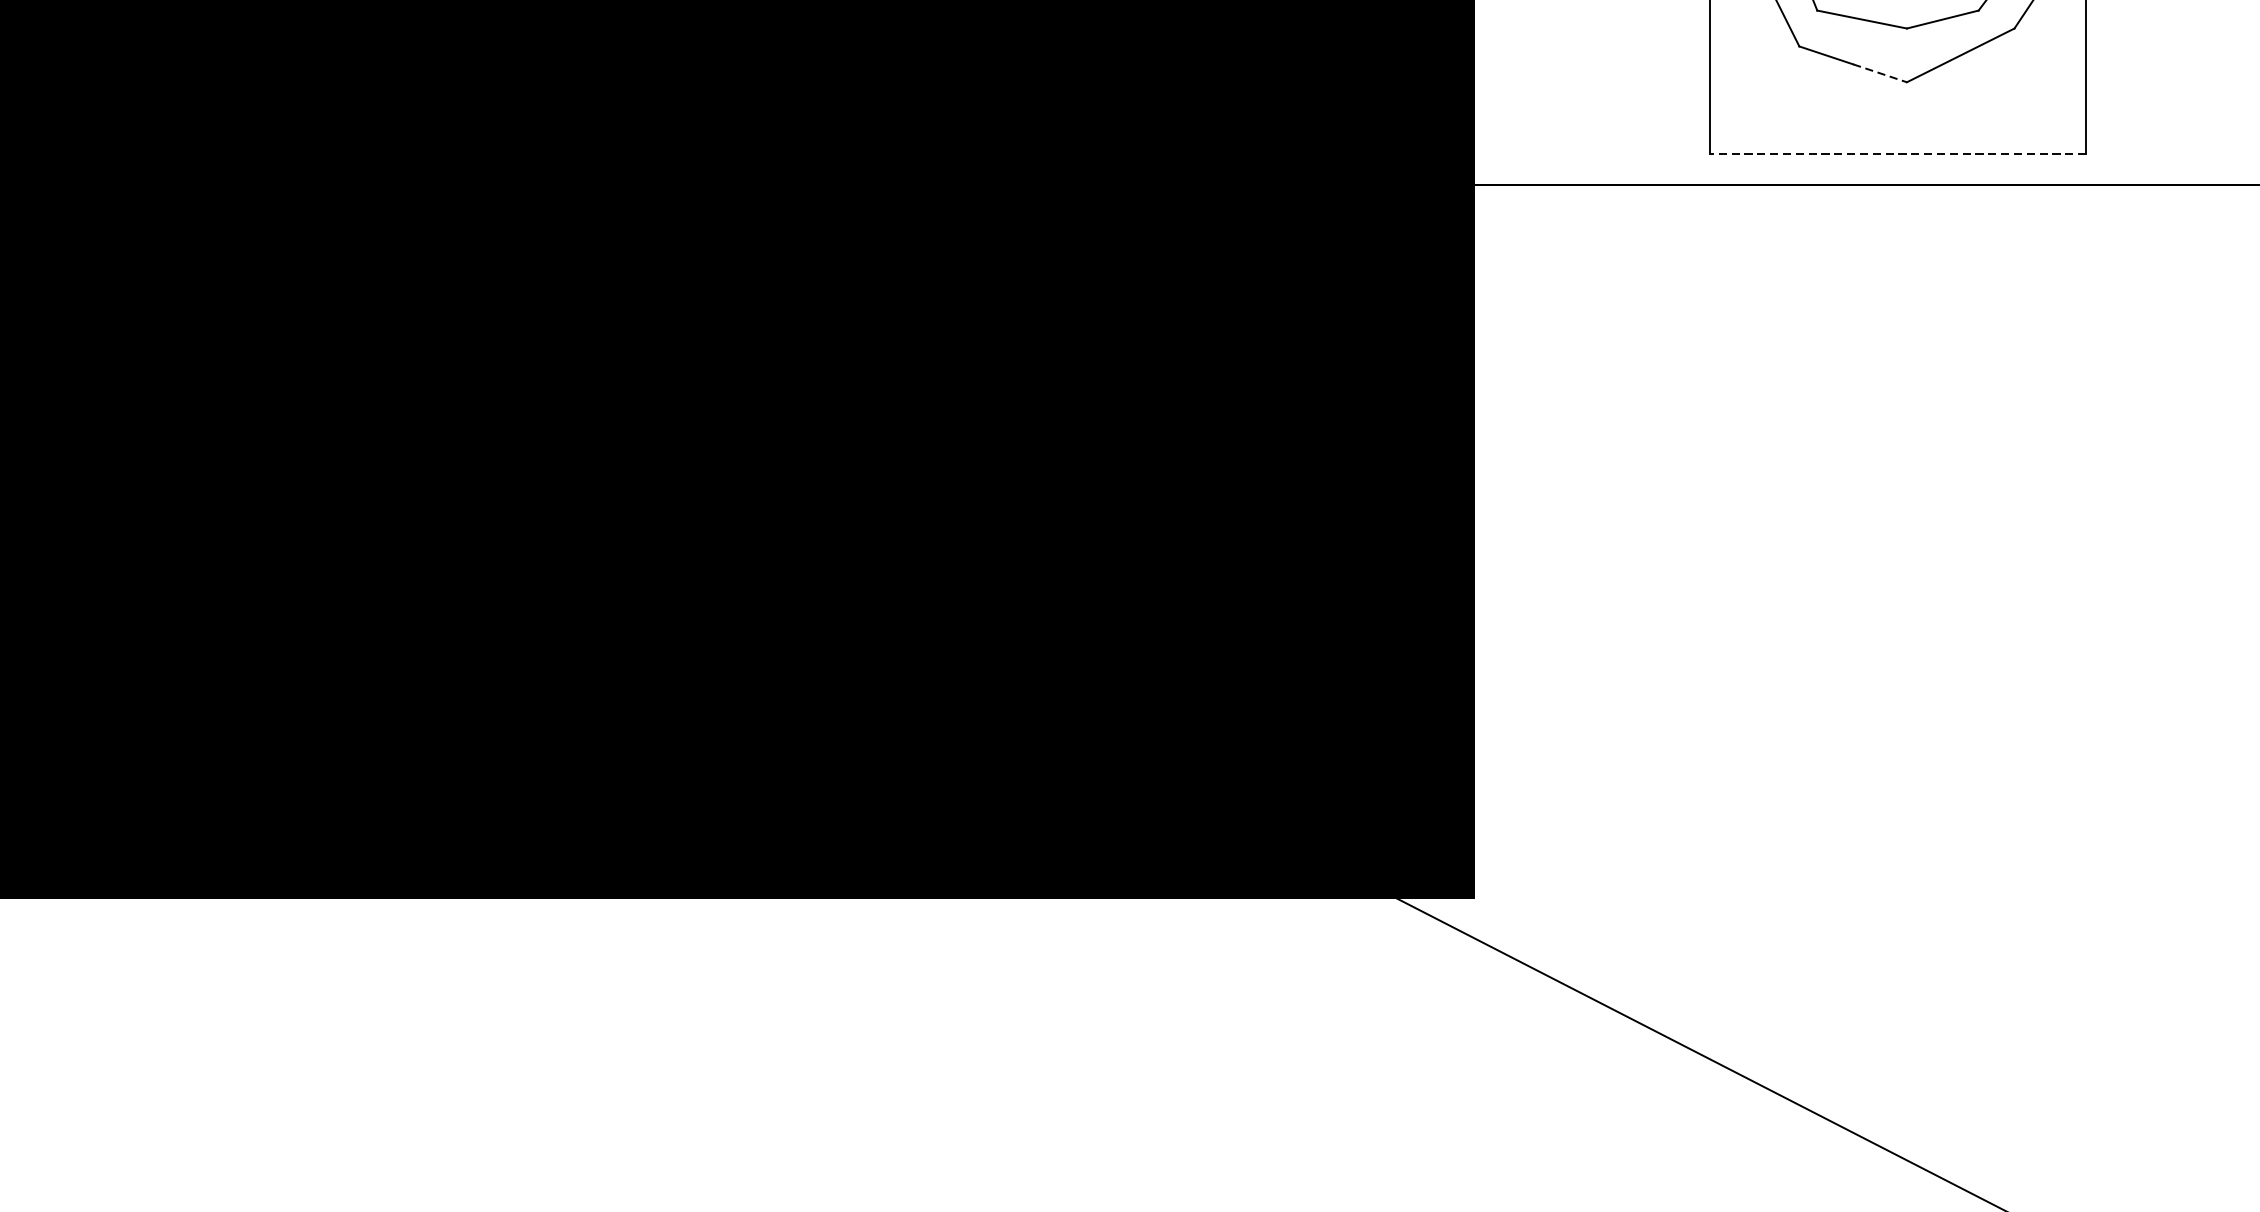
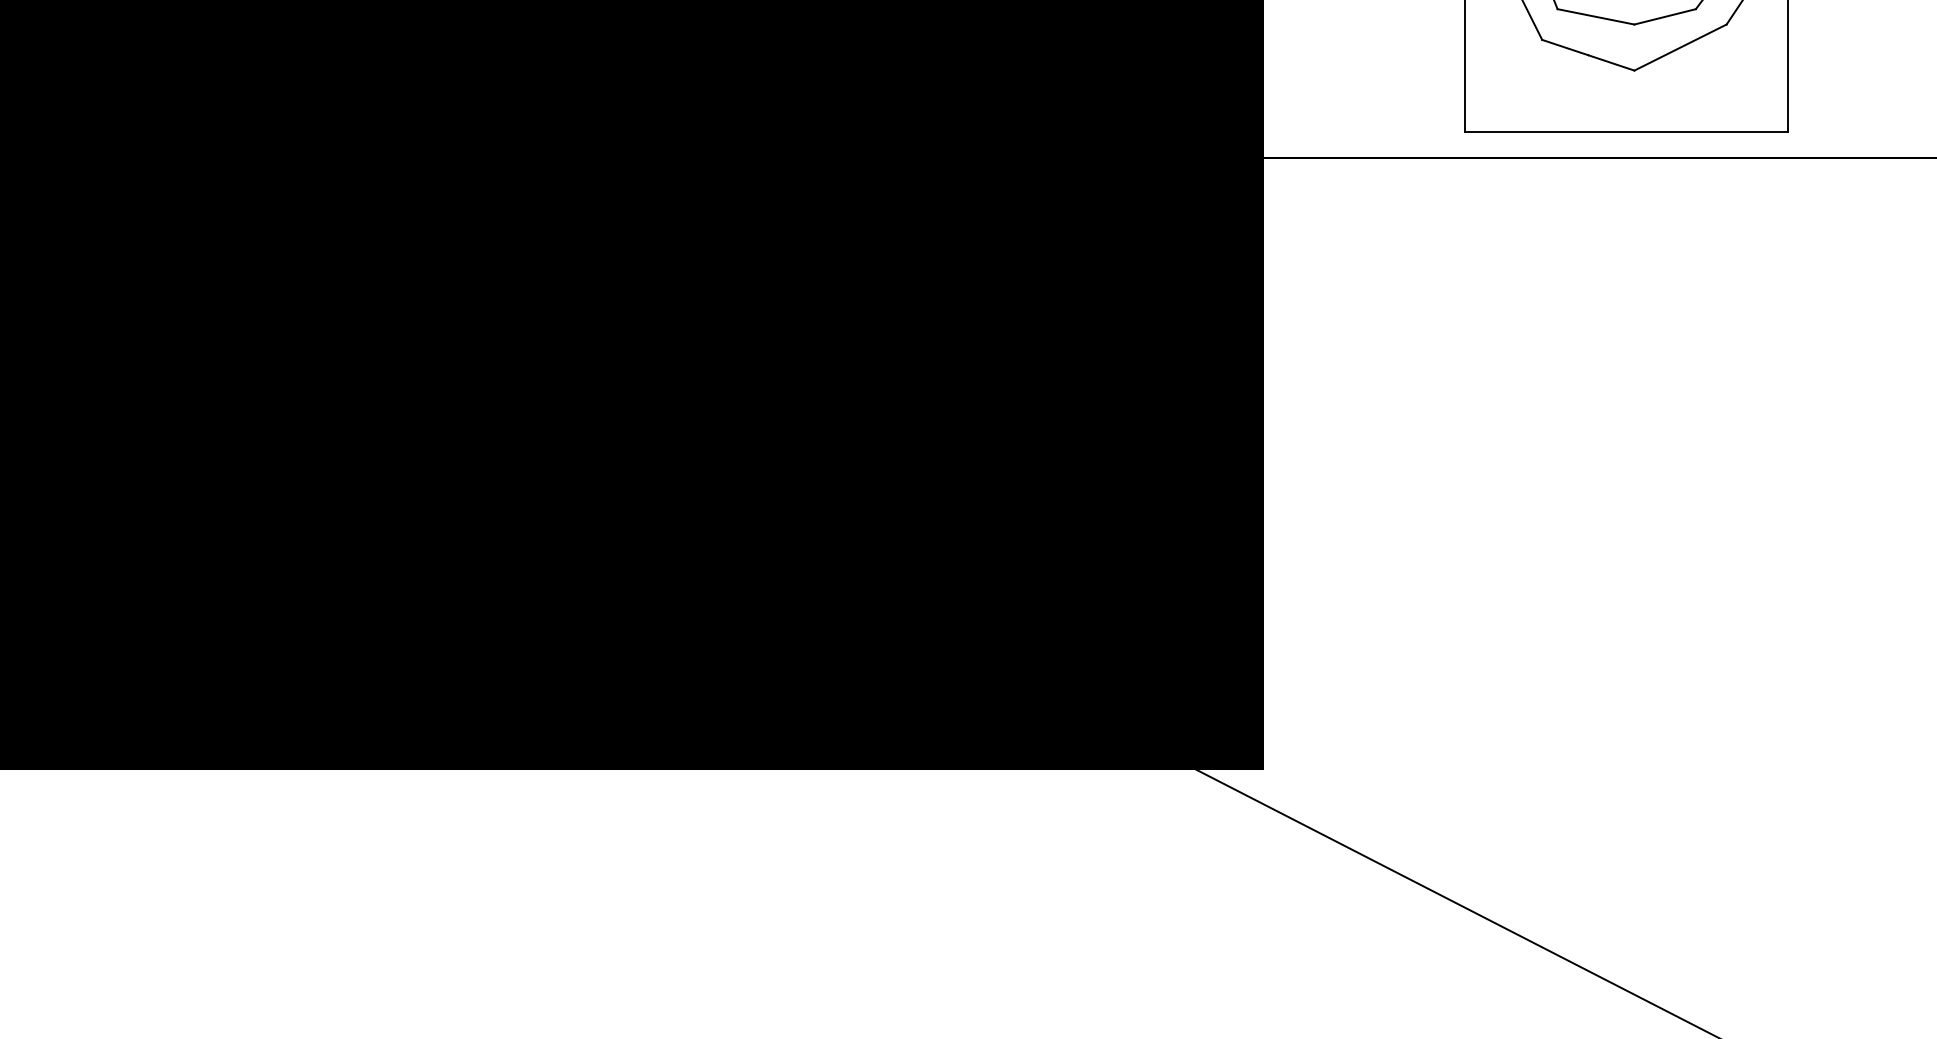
line: (1880, 73) -> (1611, 63), dashed -> solid
line: (1897, 154) -> (1626, 132), dashed -> solid

